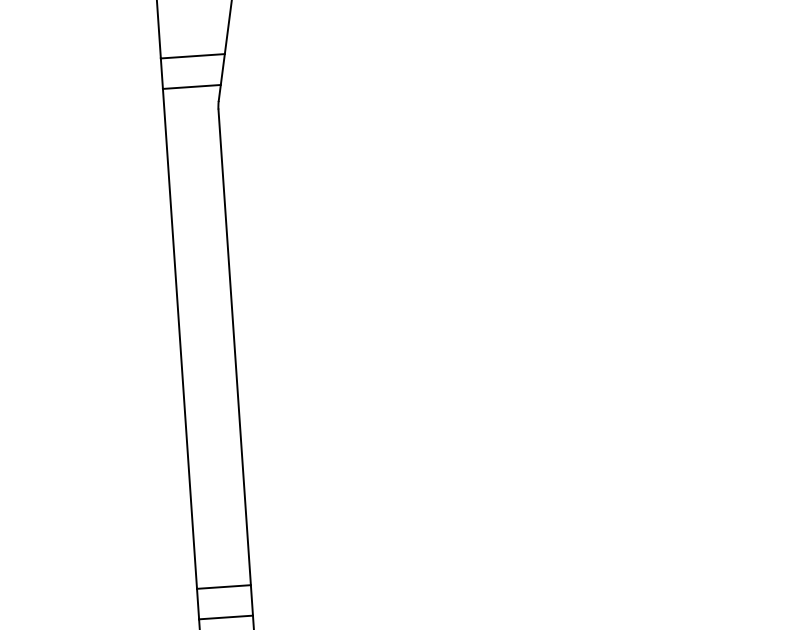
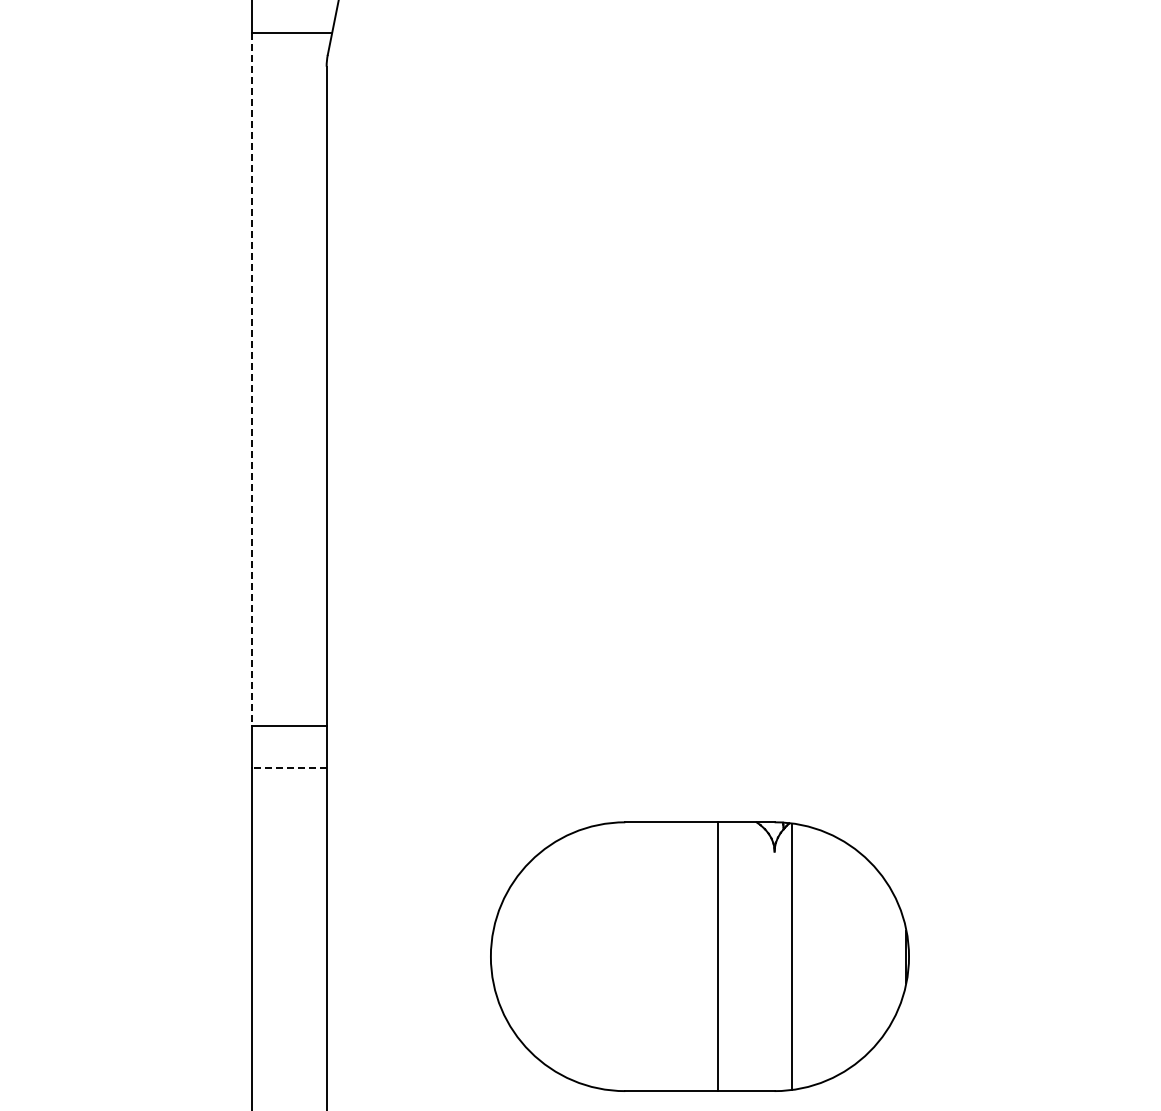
line: (179, 338) -> (251, 379), solid -> dashed
line: (225, 617) -> (288, 768), solid -> dashed

